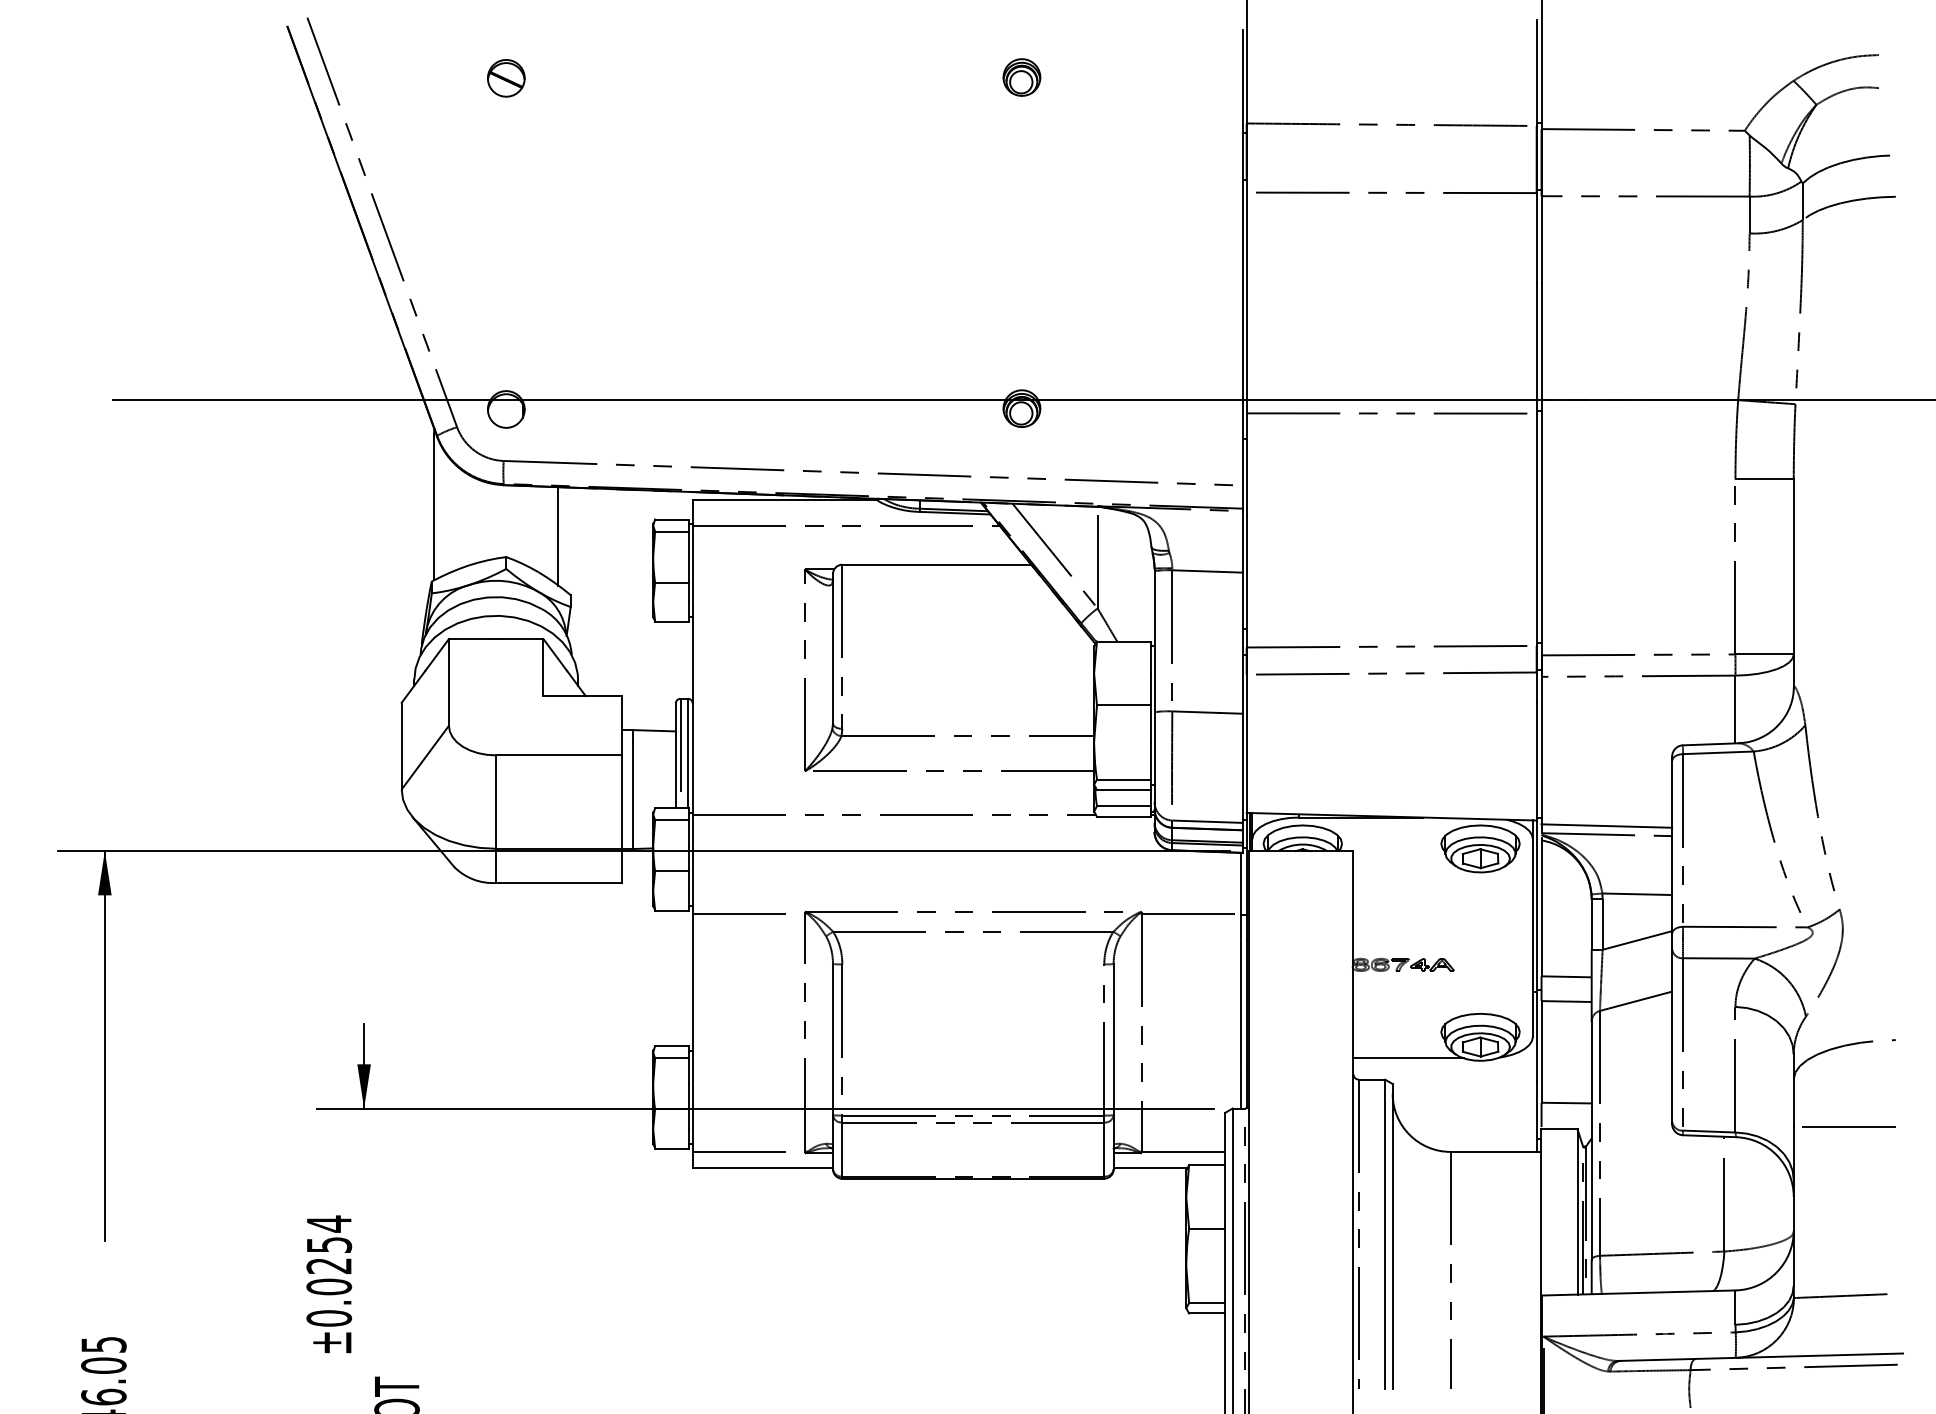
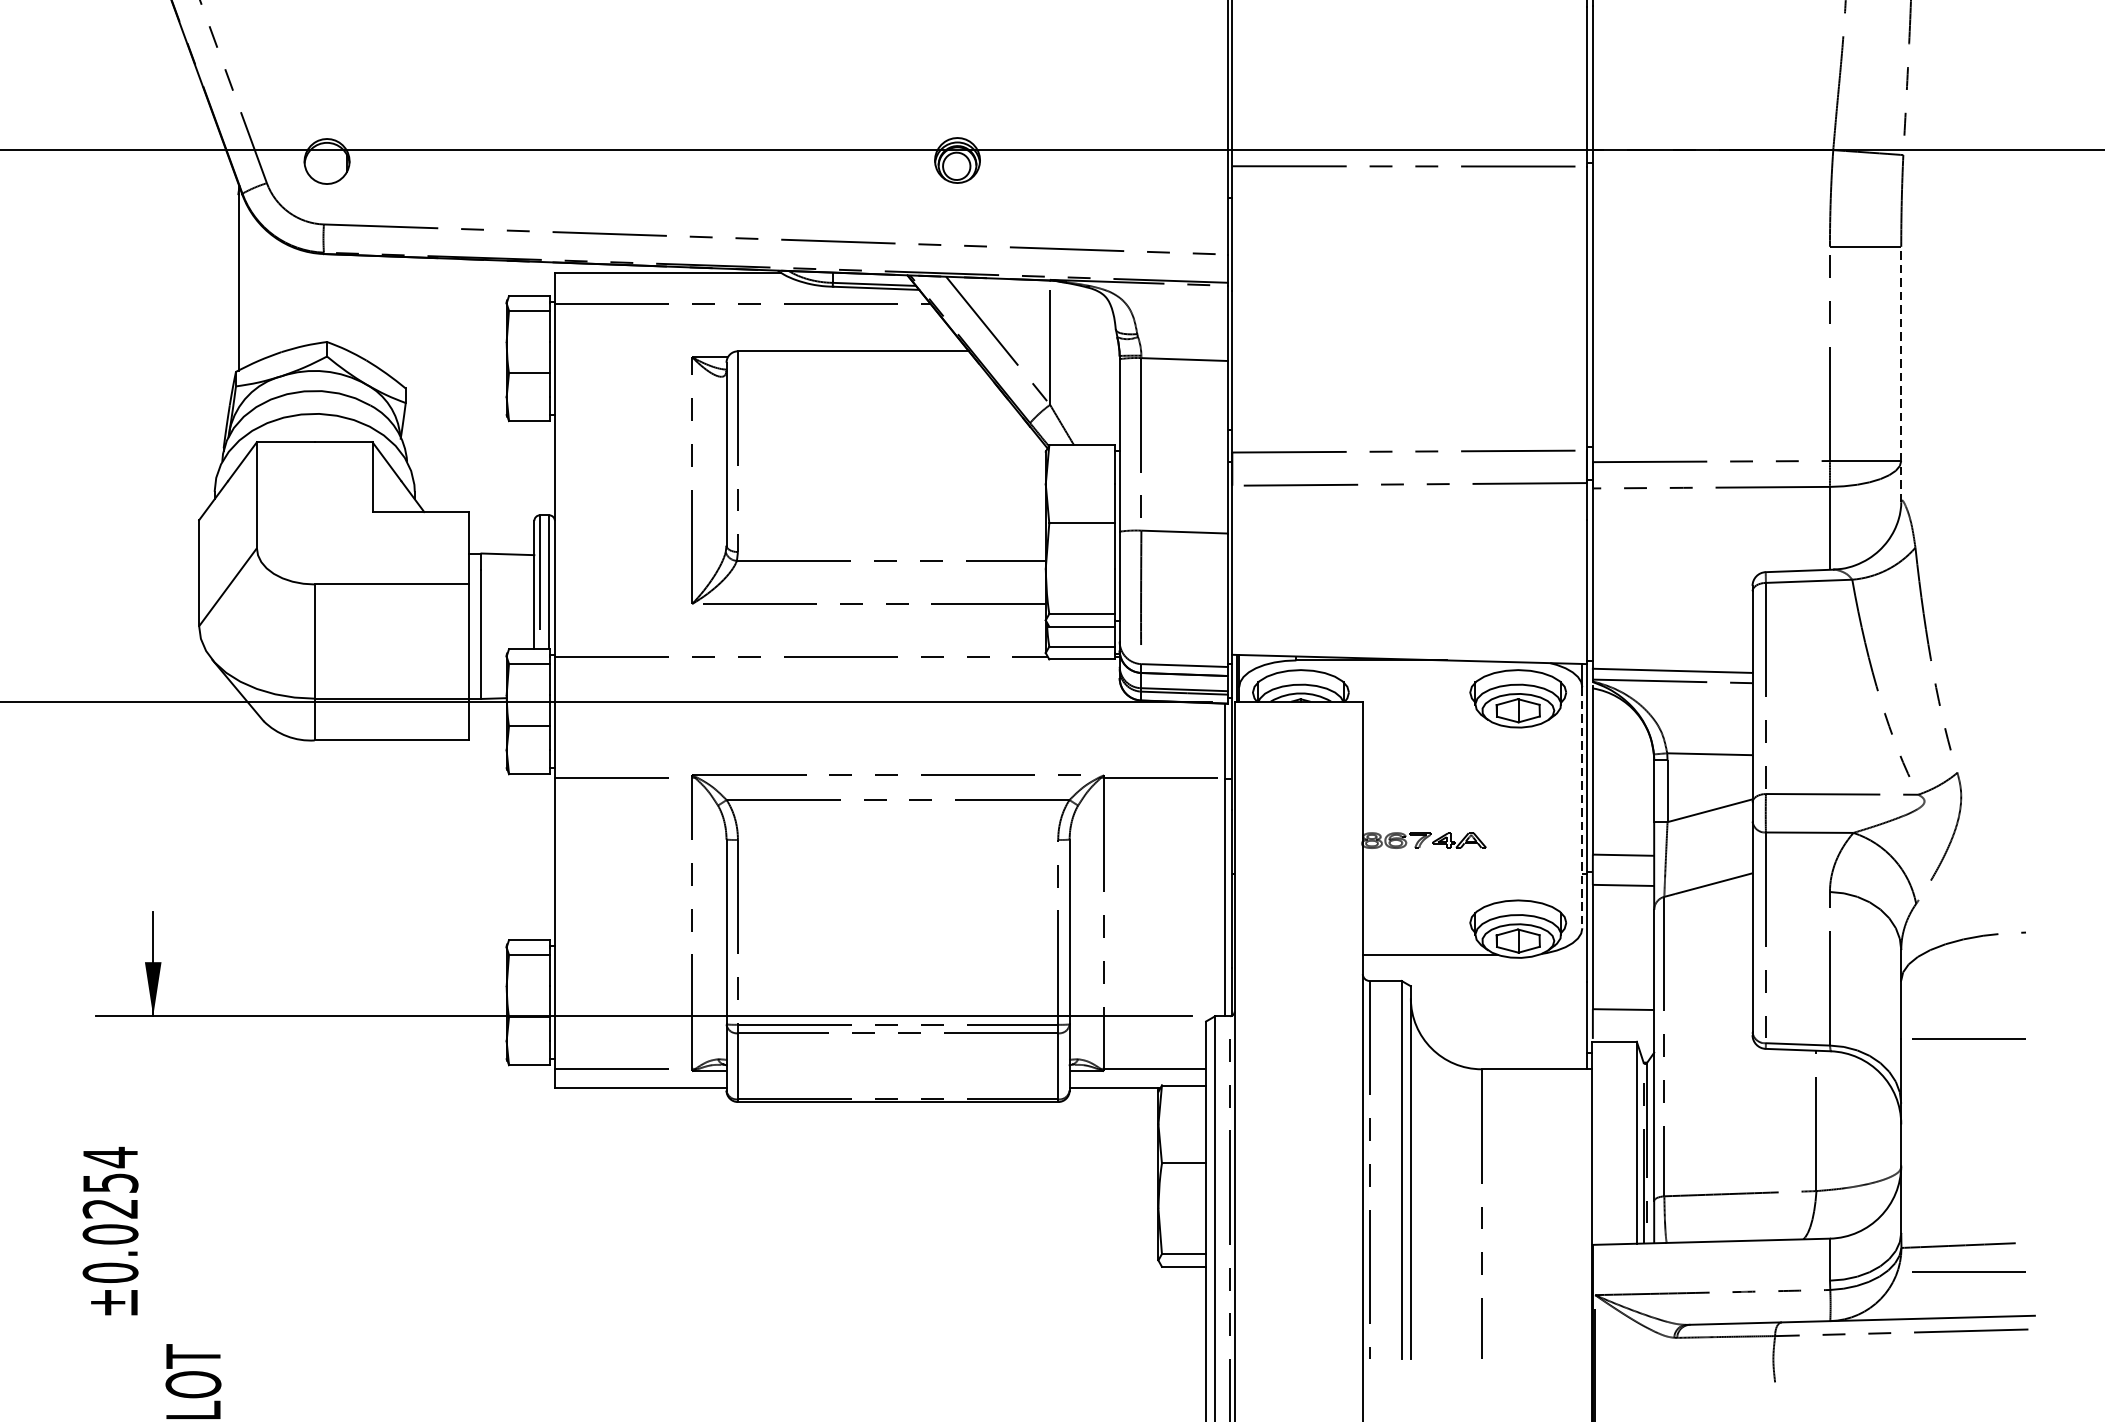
line: (558, 536) -> (390, 316), removed
line: (1793, 583) -> (1900, 374), solid -> dashed
line: (1532, 938) -> (1581, 808), solid -> dashed
line: (1848, 1317) -> (1968, 1271), added

